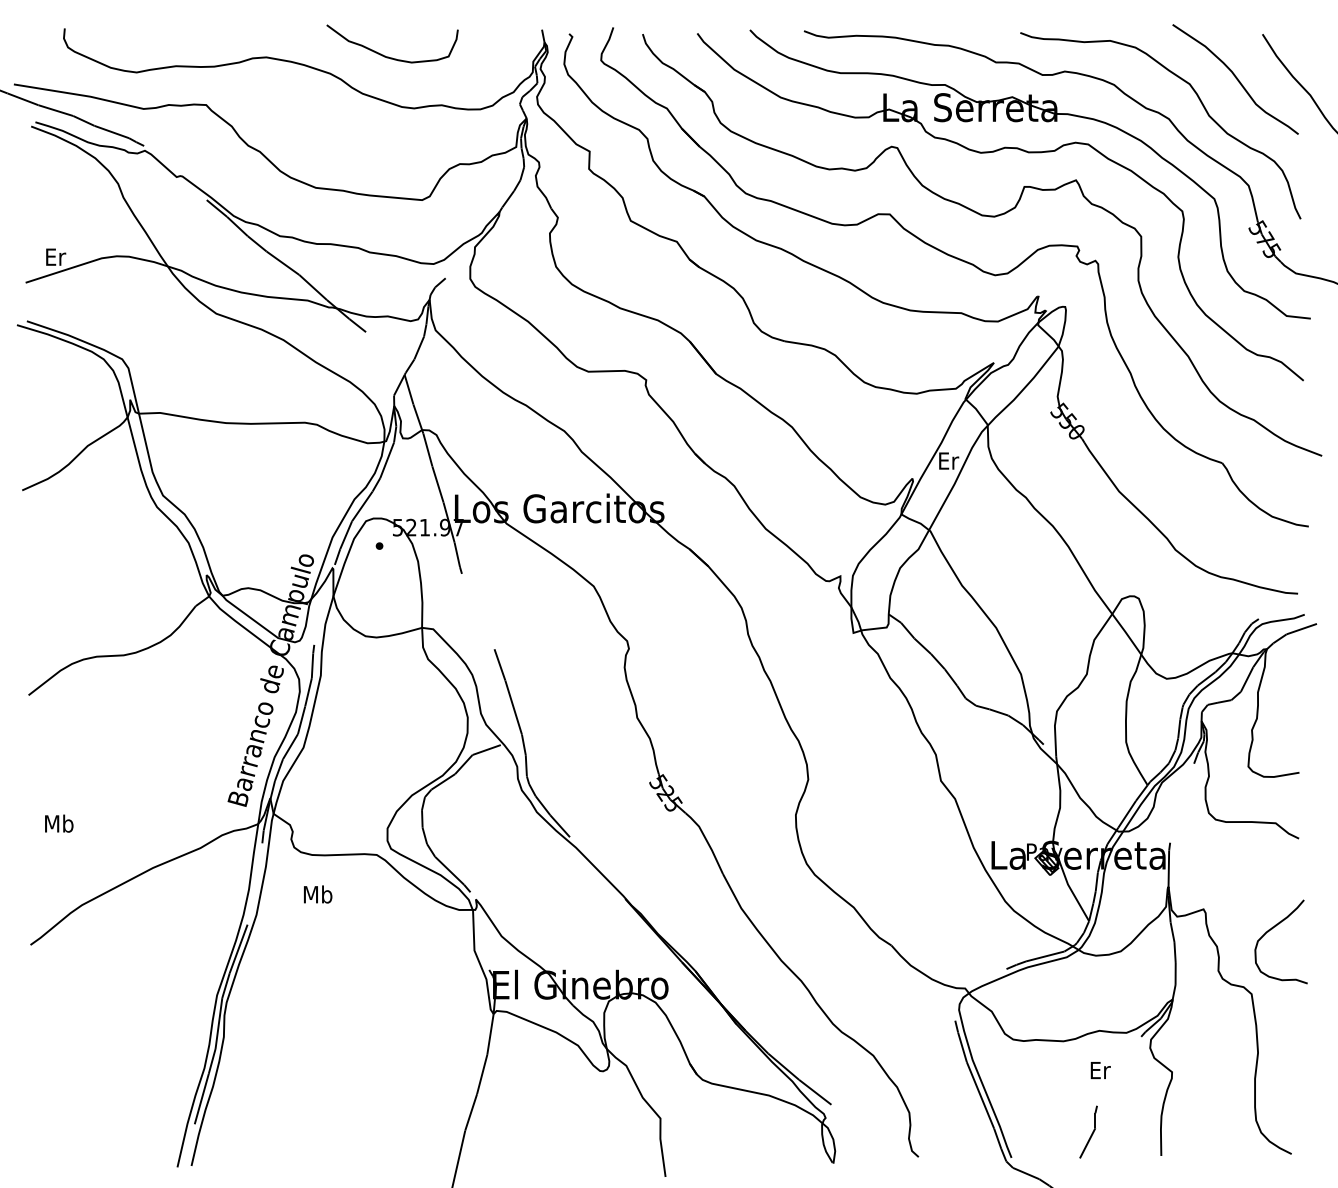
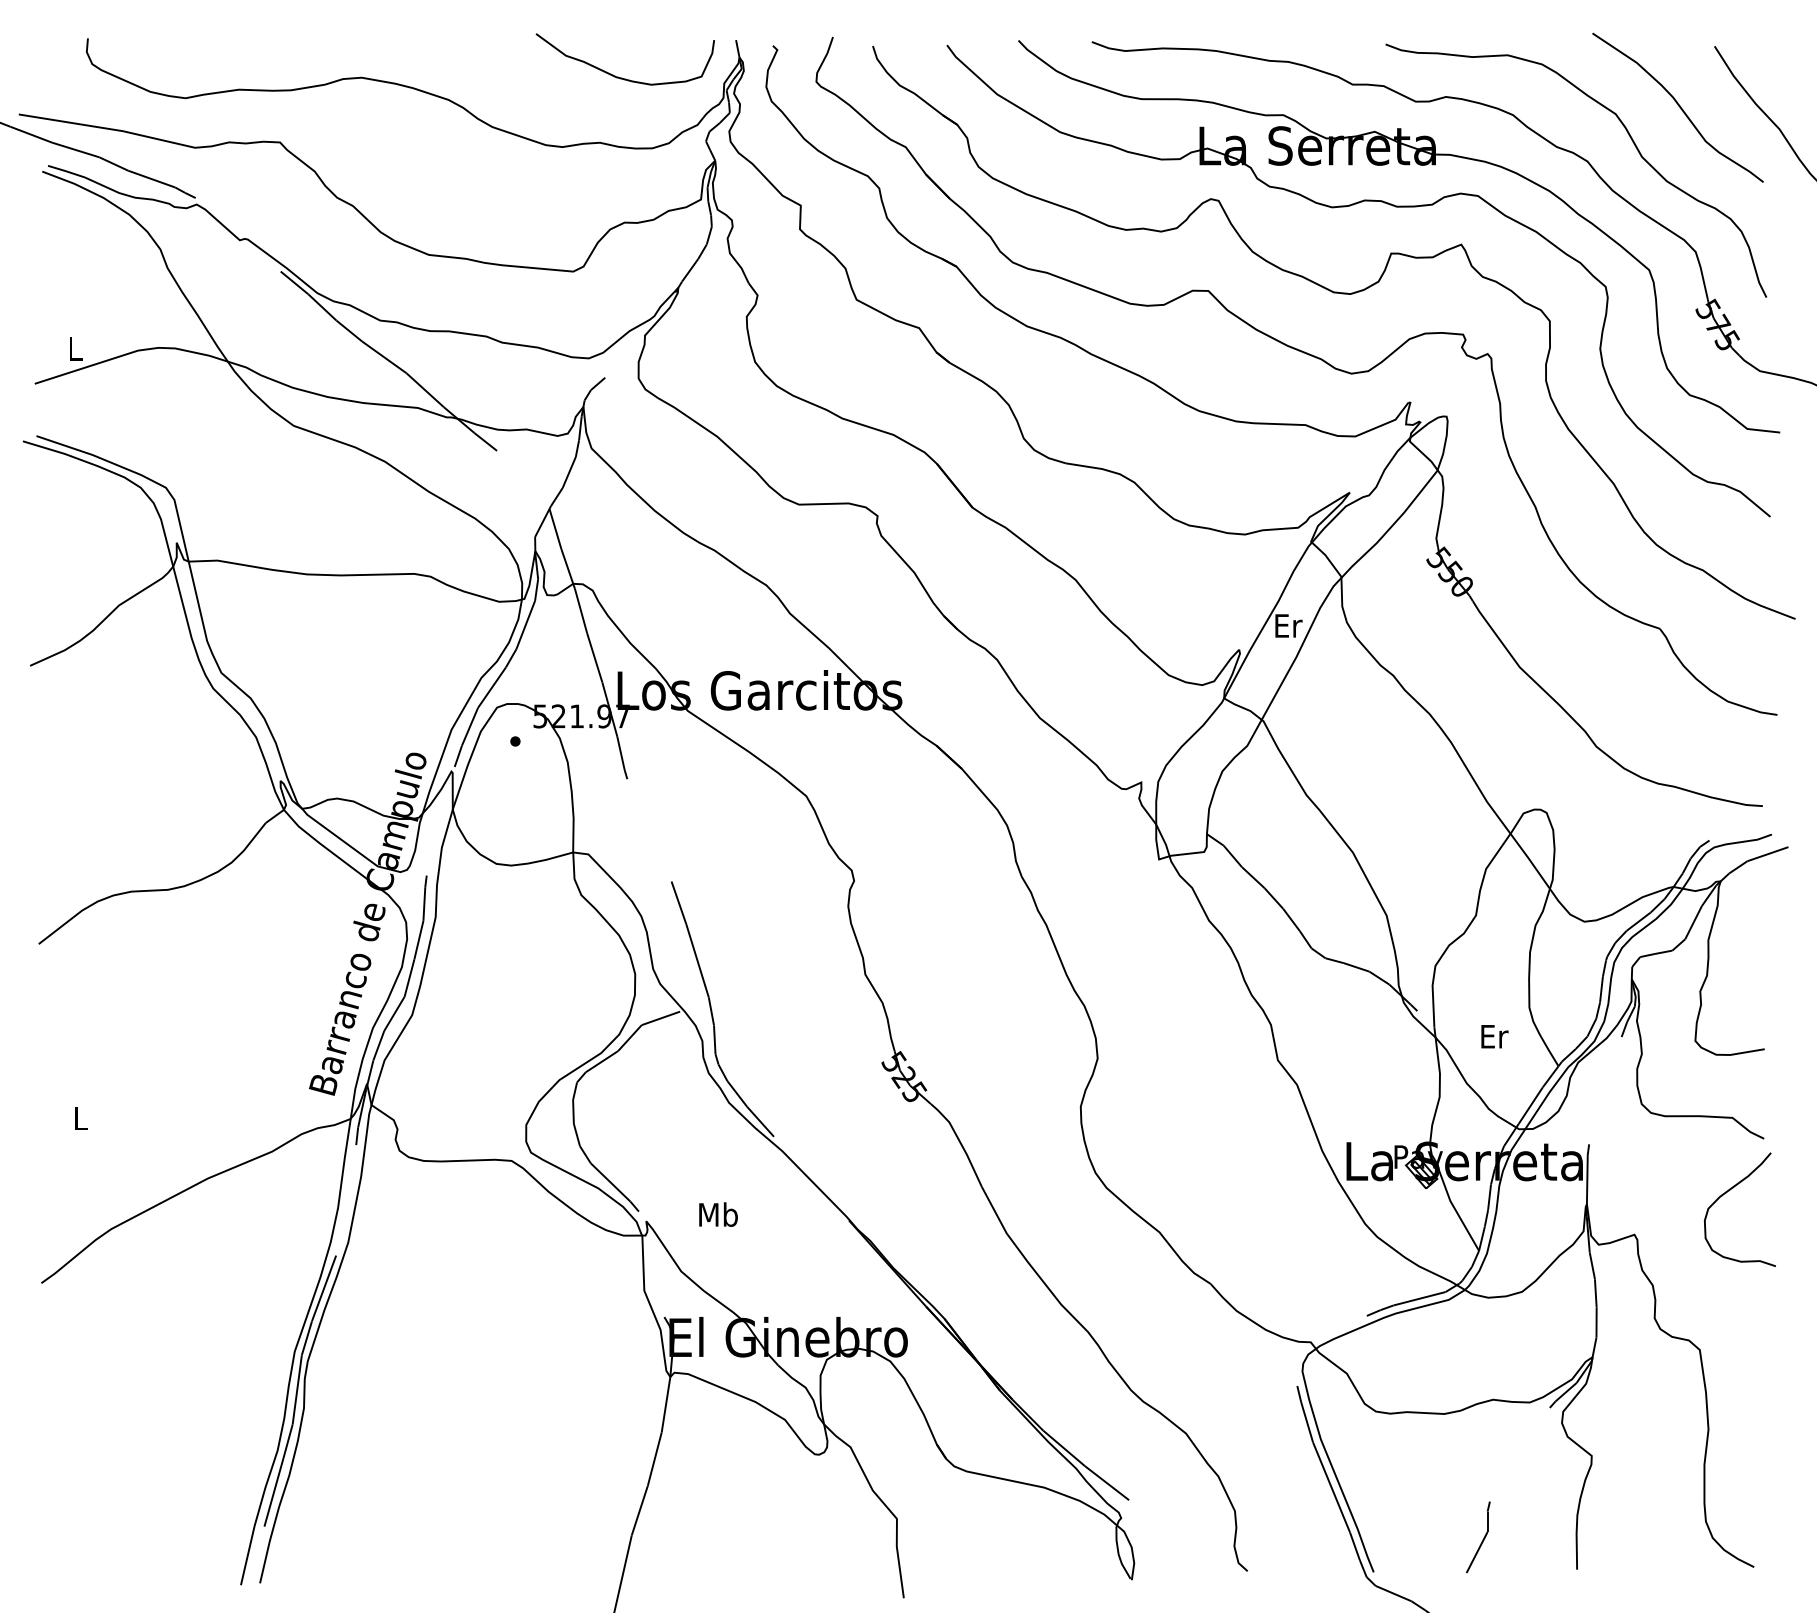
curve: (388, 56) -> (619, 76), moved
text: (56, 256) -> (76, 348), Er -> L
text: (59, 823) -> (80, 1118), Mb -> L
text: (318, 894) -> (719, 1214), moved
curve: (1272, 929) -> (1728, 1192), moved
text: (1100, 1070) -> (1494, 1036), moved

